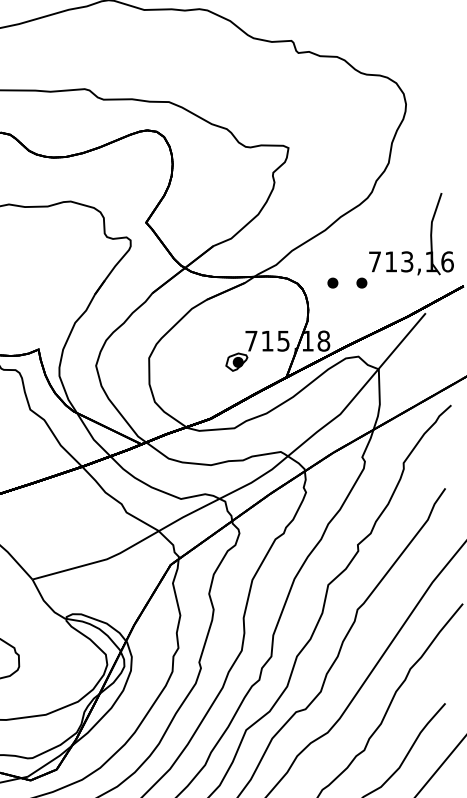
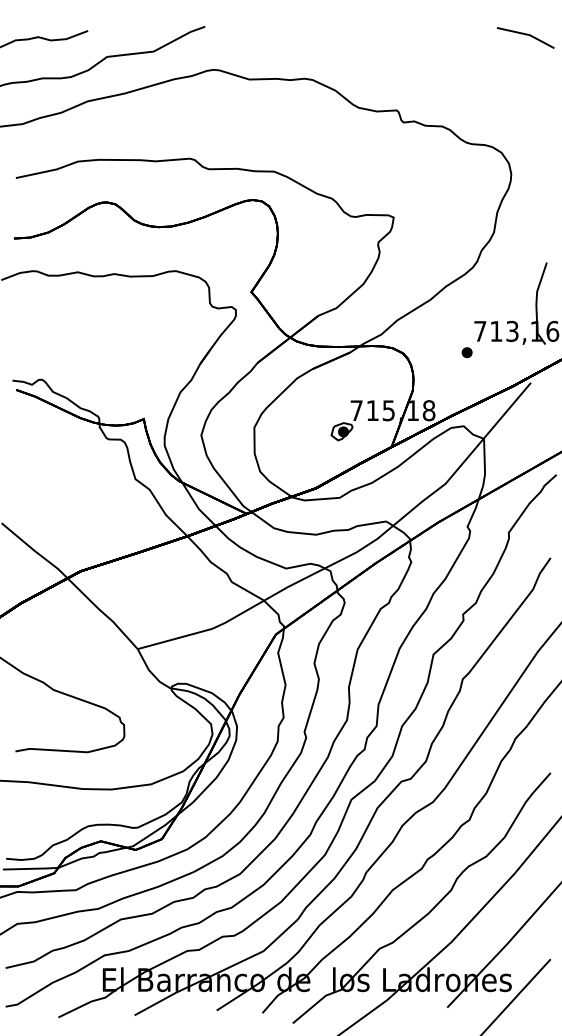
part: (332, 282) -> (437, 352), removed

